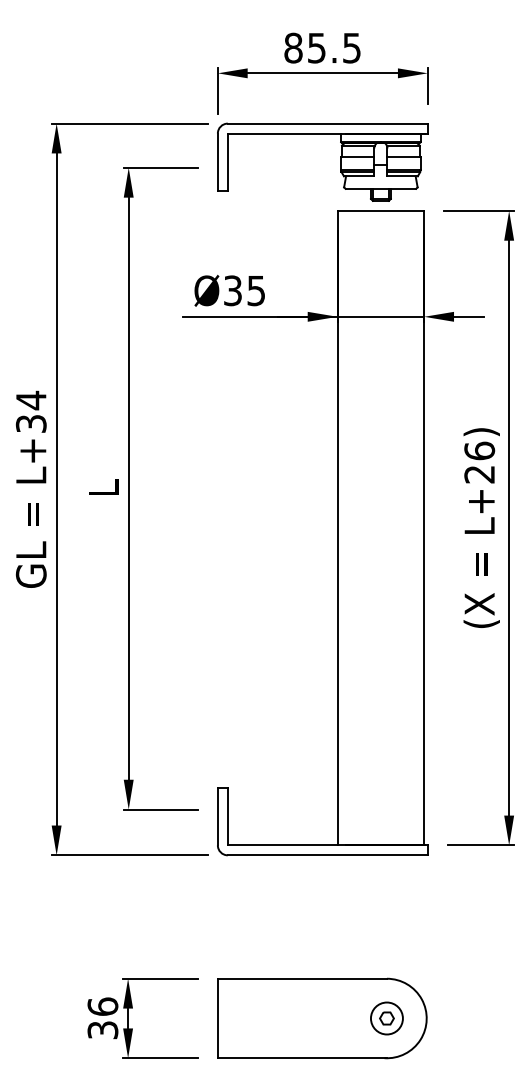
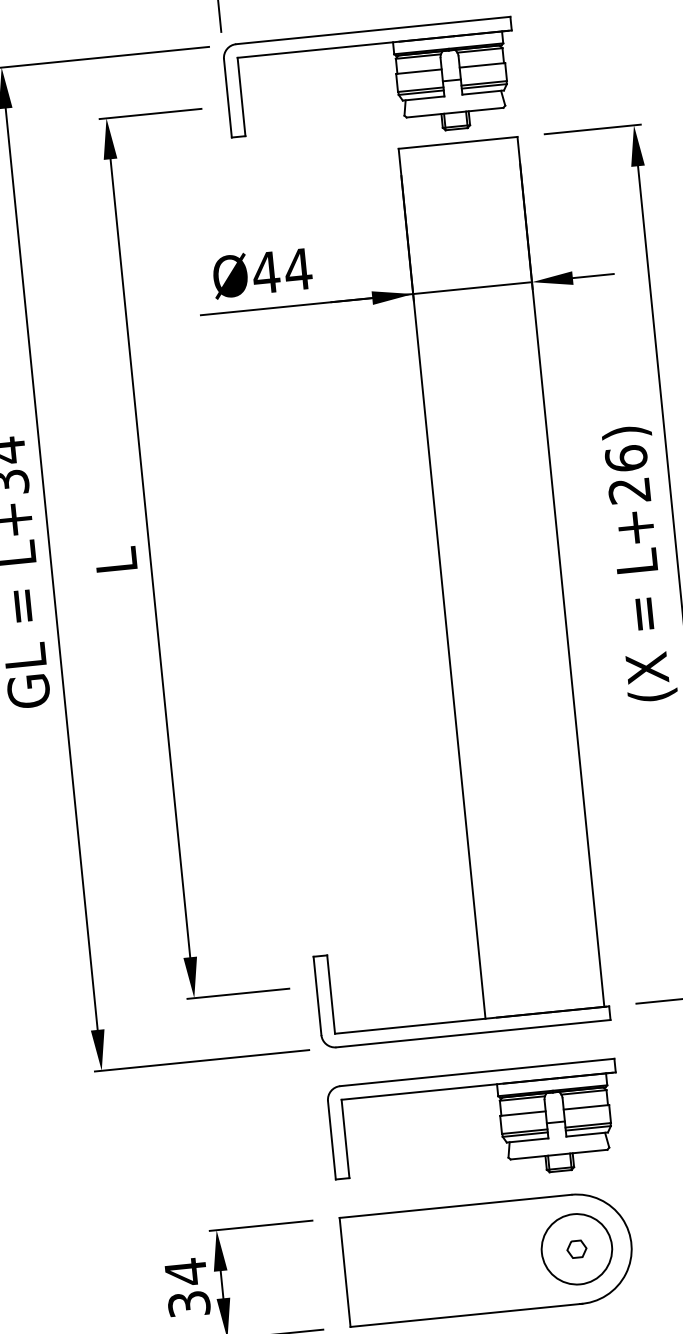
text: (244, 290) -> (282, 270), Ø35 -> Ø44
part: (340, 921) -> (499, 1122), added
text: (102, 1006) -> (185, 1271), 36 -> 34
circle: (386, 1018) -> (576, 1249), size x1.6

